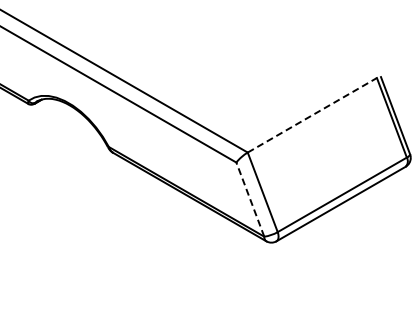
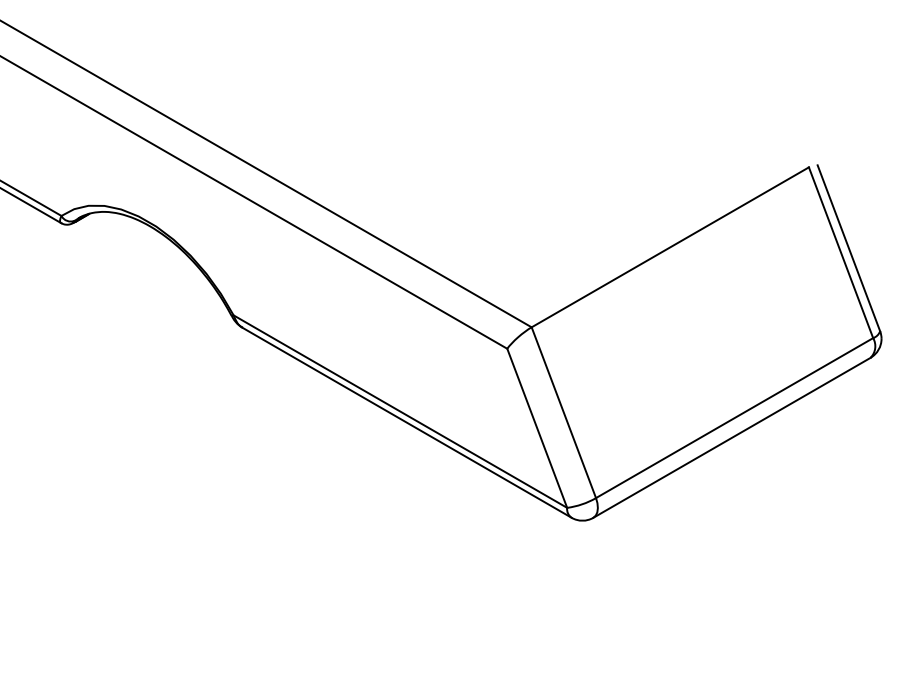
line: (312, 115) -> (670, 247), dashed -> solid
line: (250, 199) -> (537, 428), dashed -> solid

